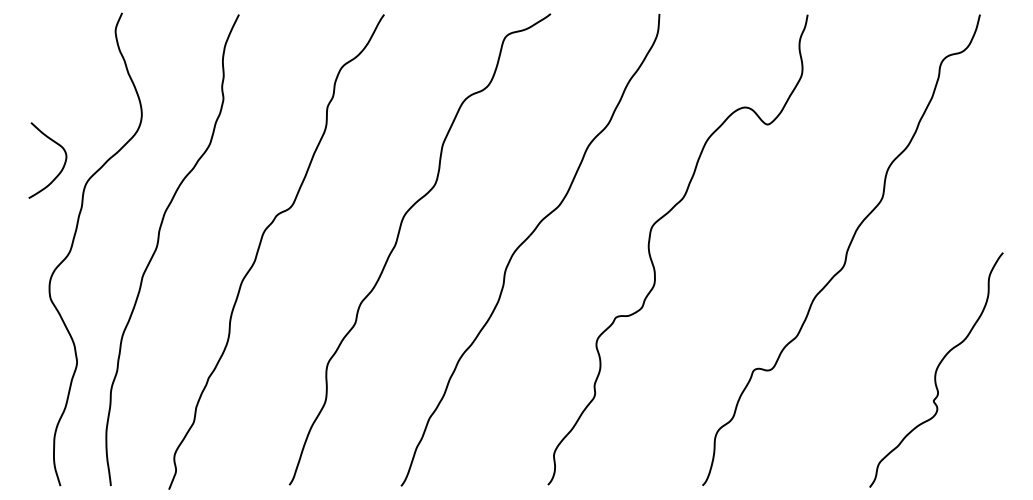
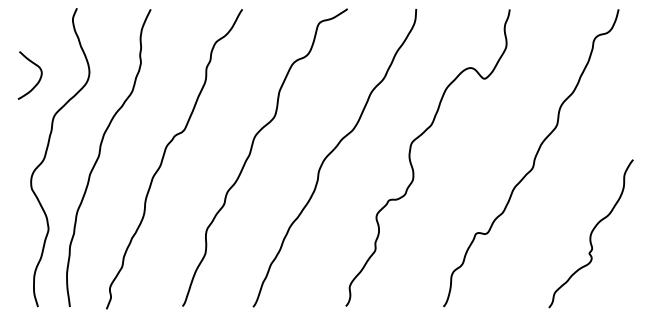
curve: (61, 168) -> (38, 80), moved

